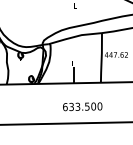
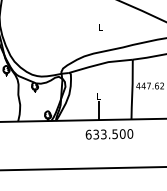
text: (82, 106) -> (109, 134), moved

